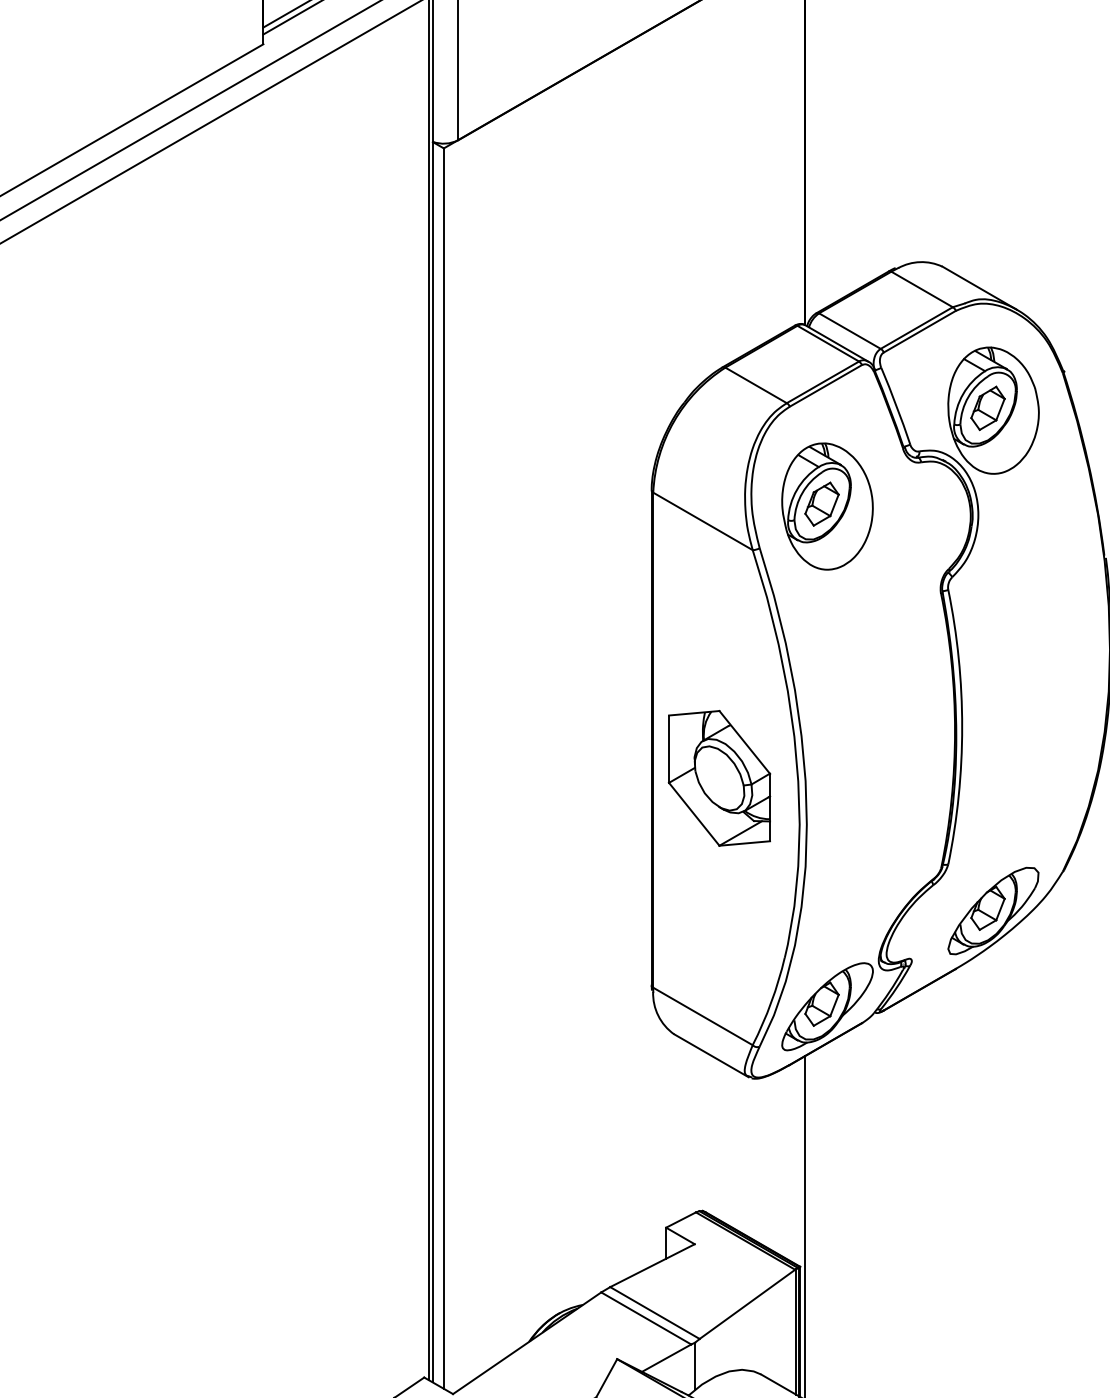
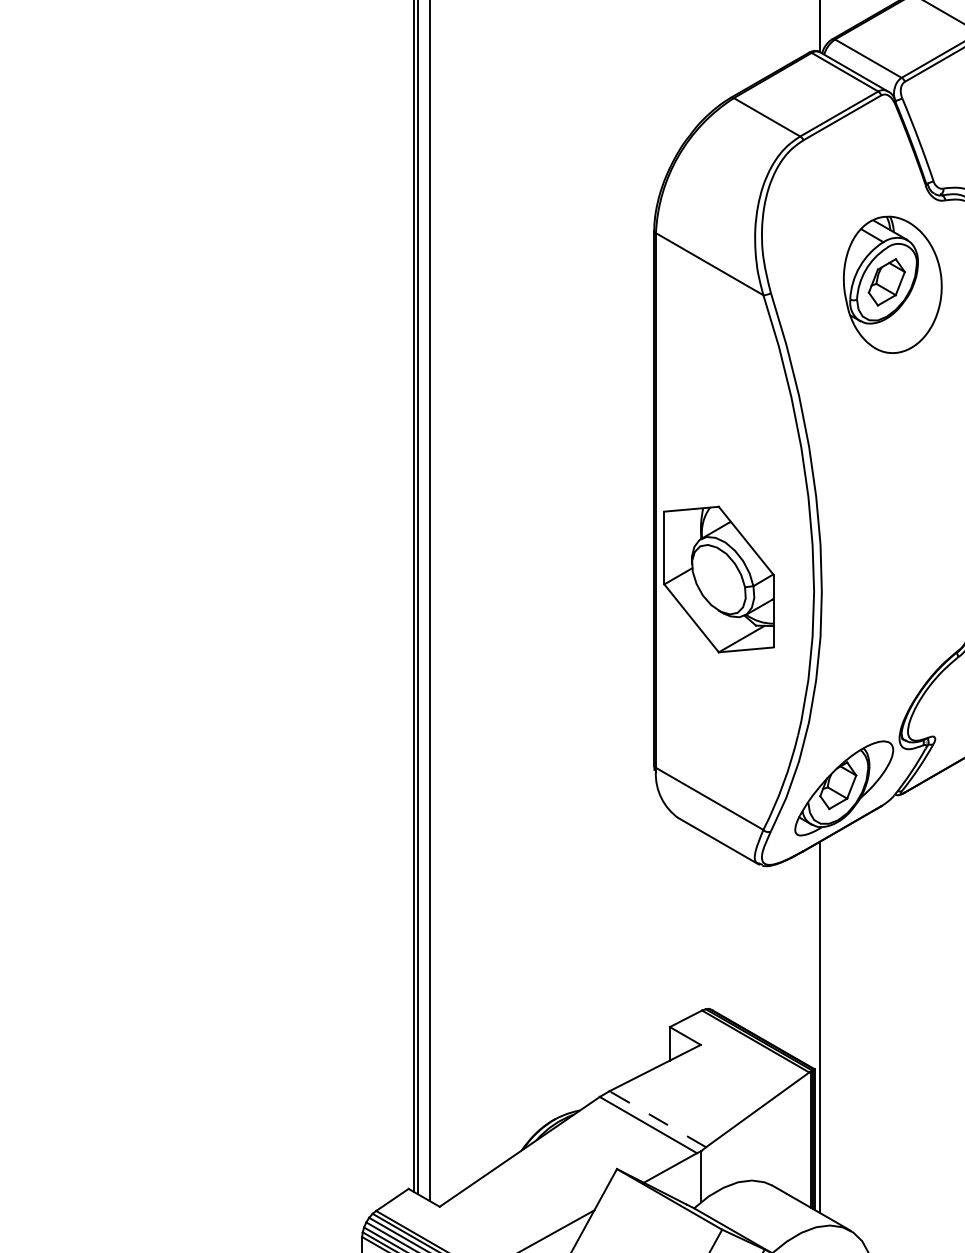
part: (827, 506) -> (892, 284), moved
part: (719, 778) -> (718, 579), moved
line: (654, 1313) -> (657, 1119), solid -> dashed

